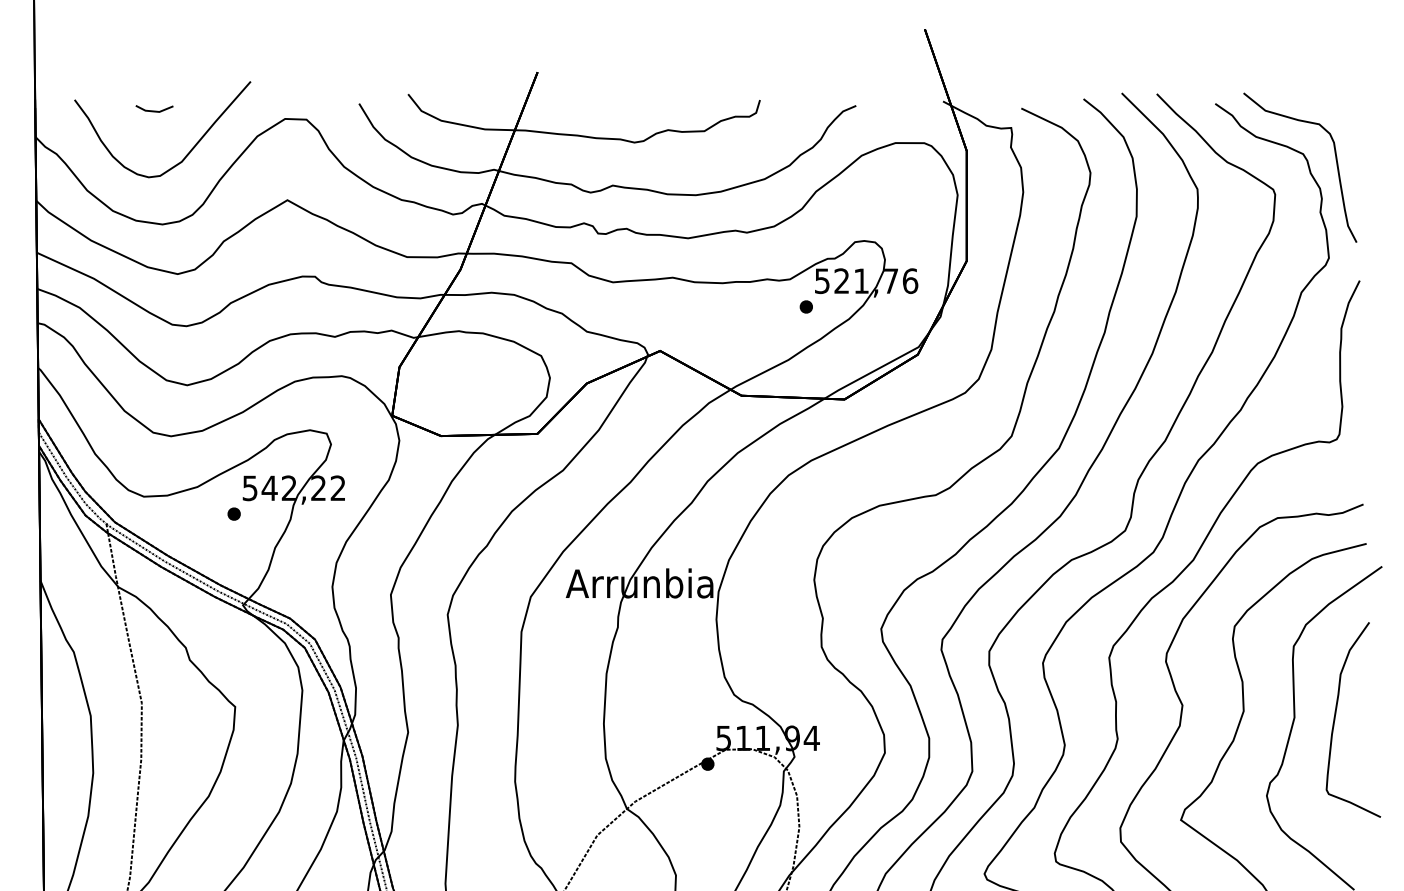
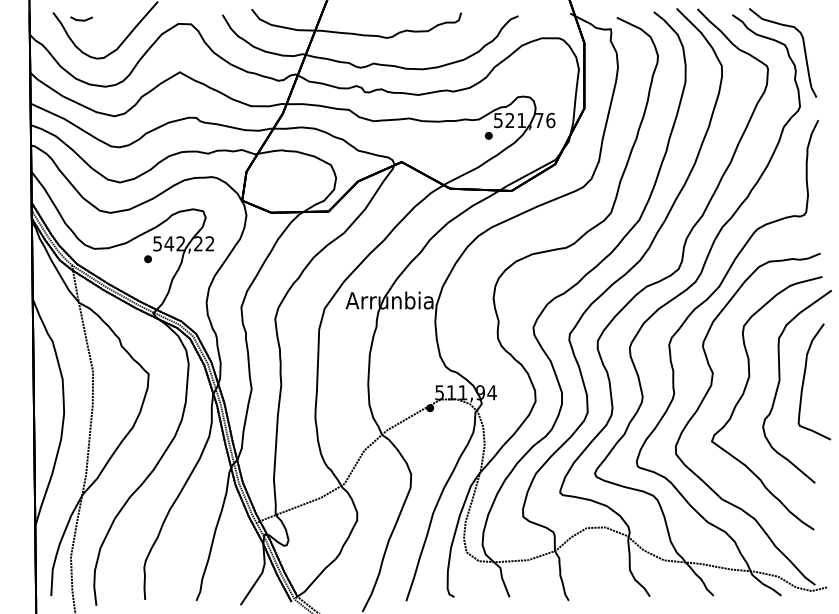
line: (154, 109) -> (81, 19), moved

